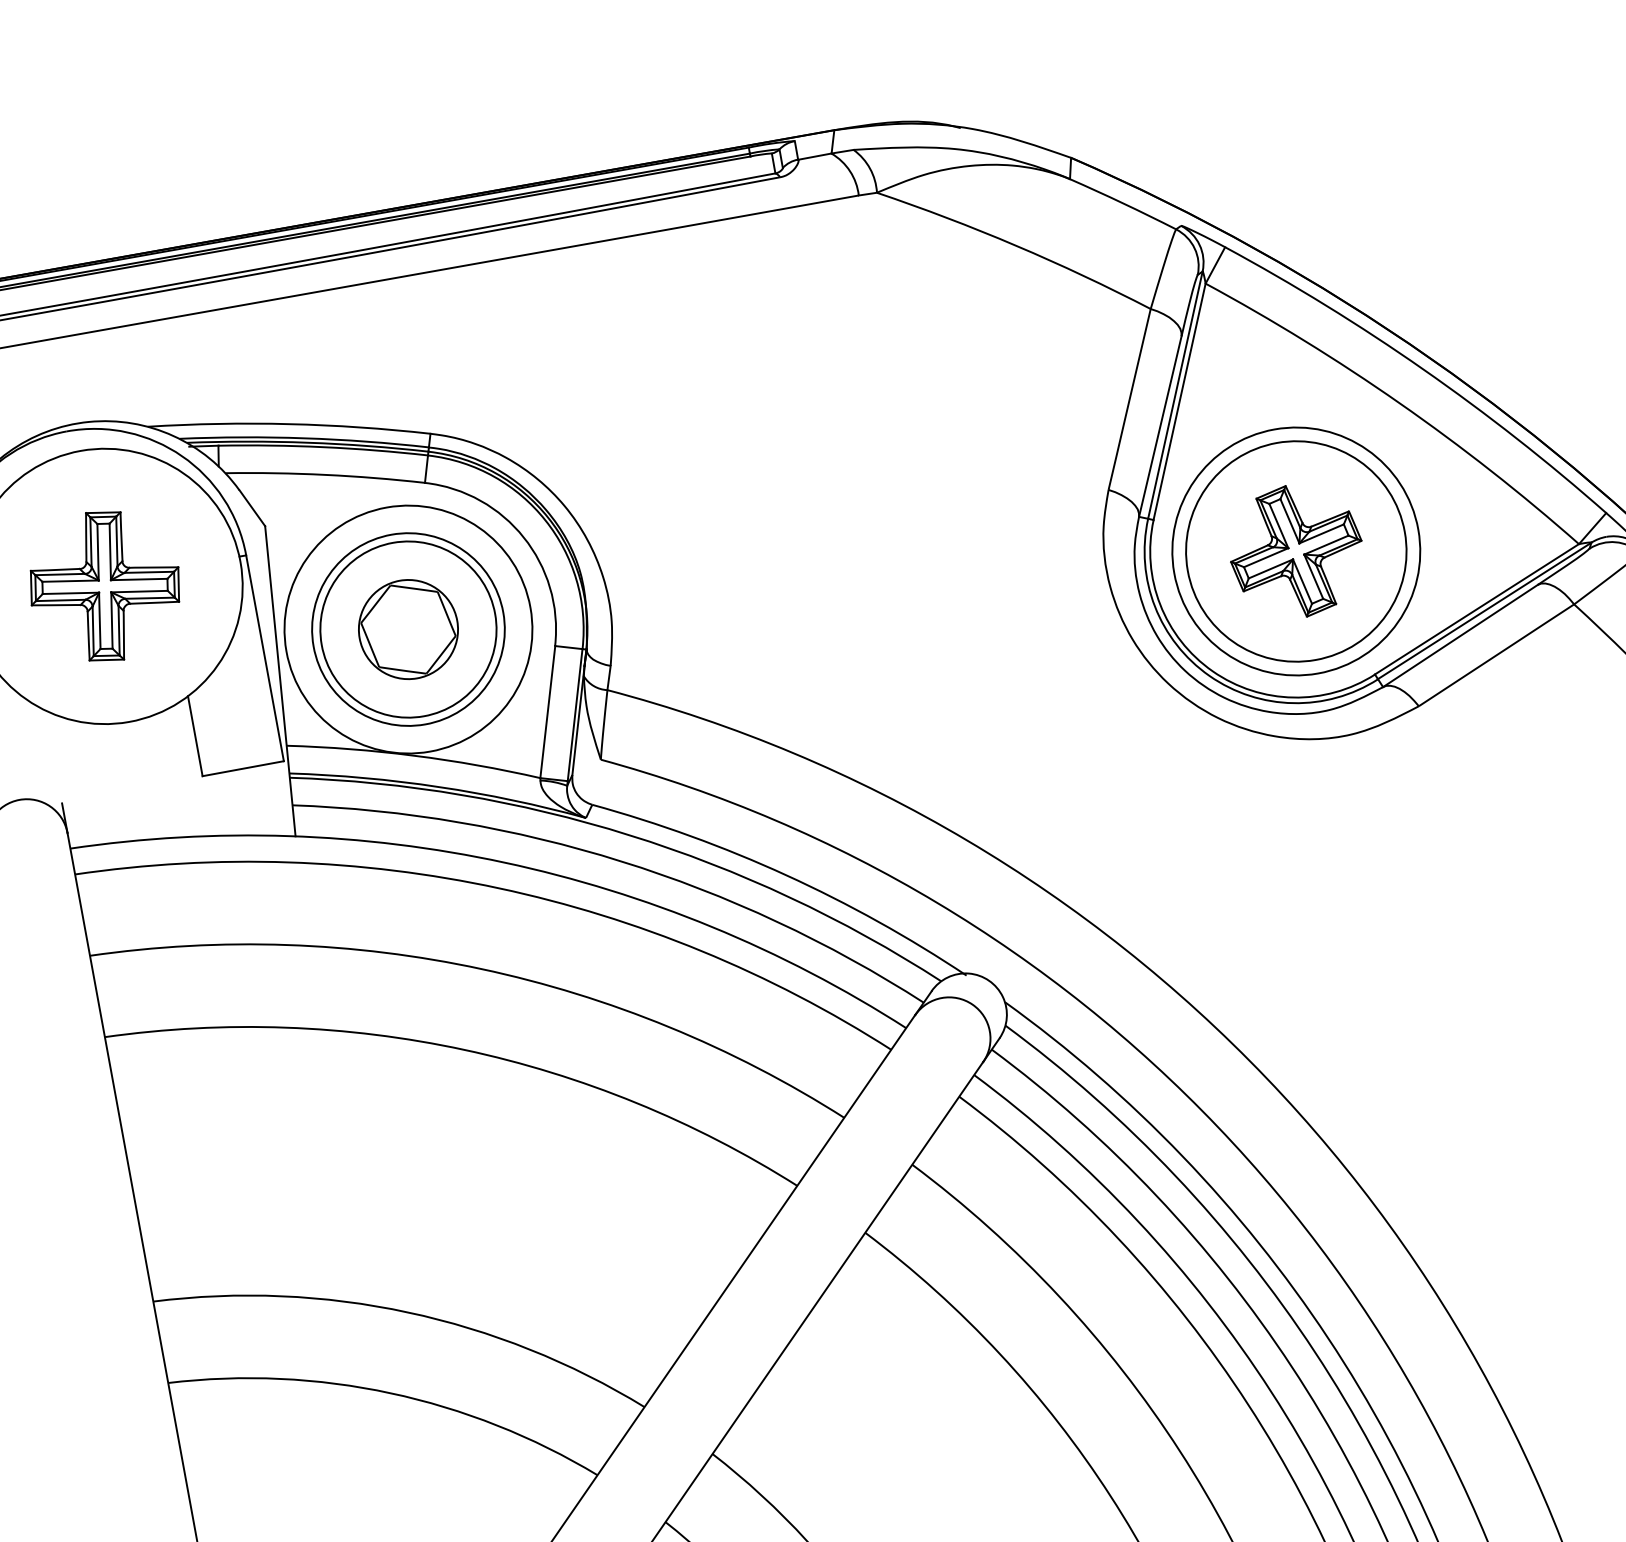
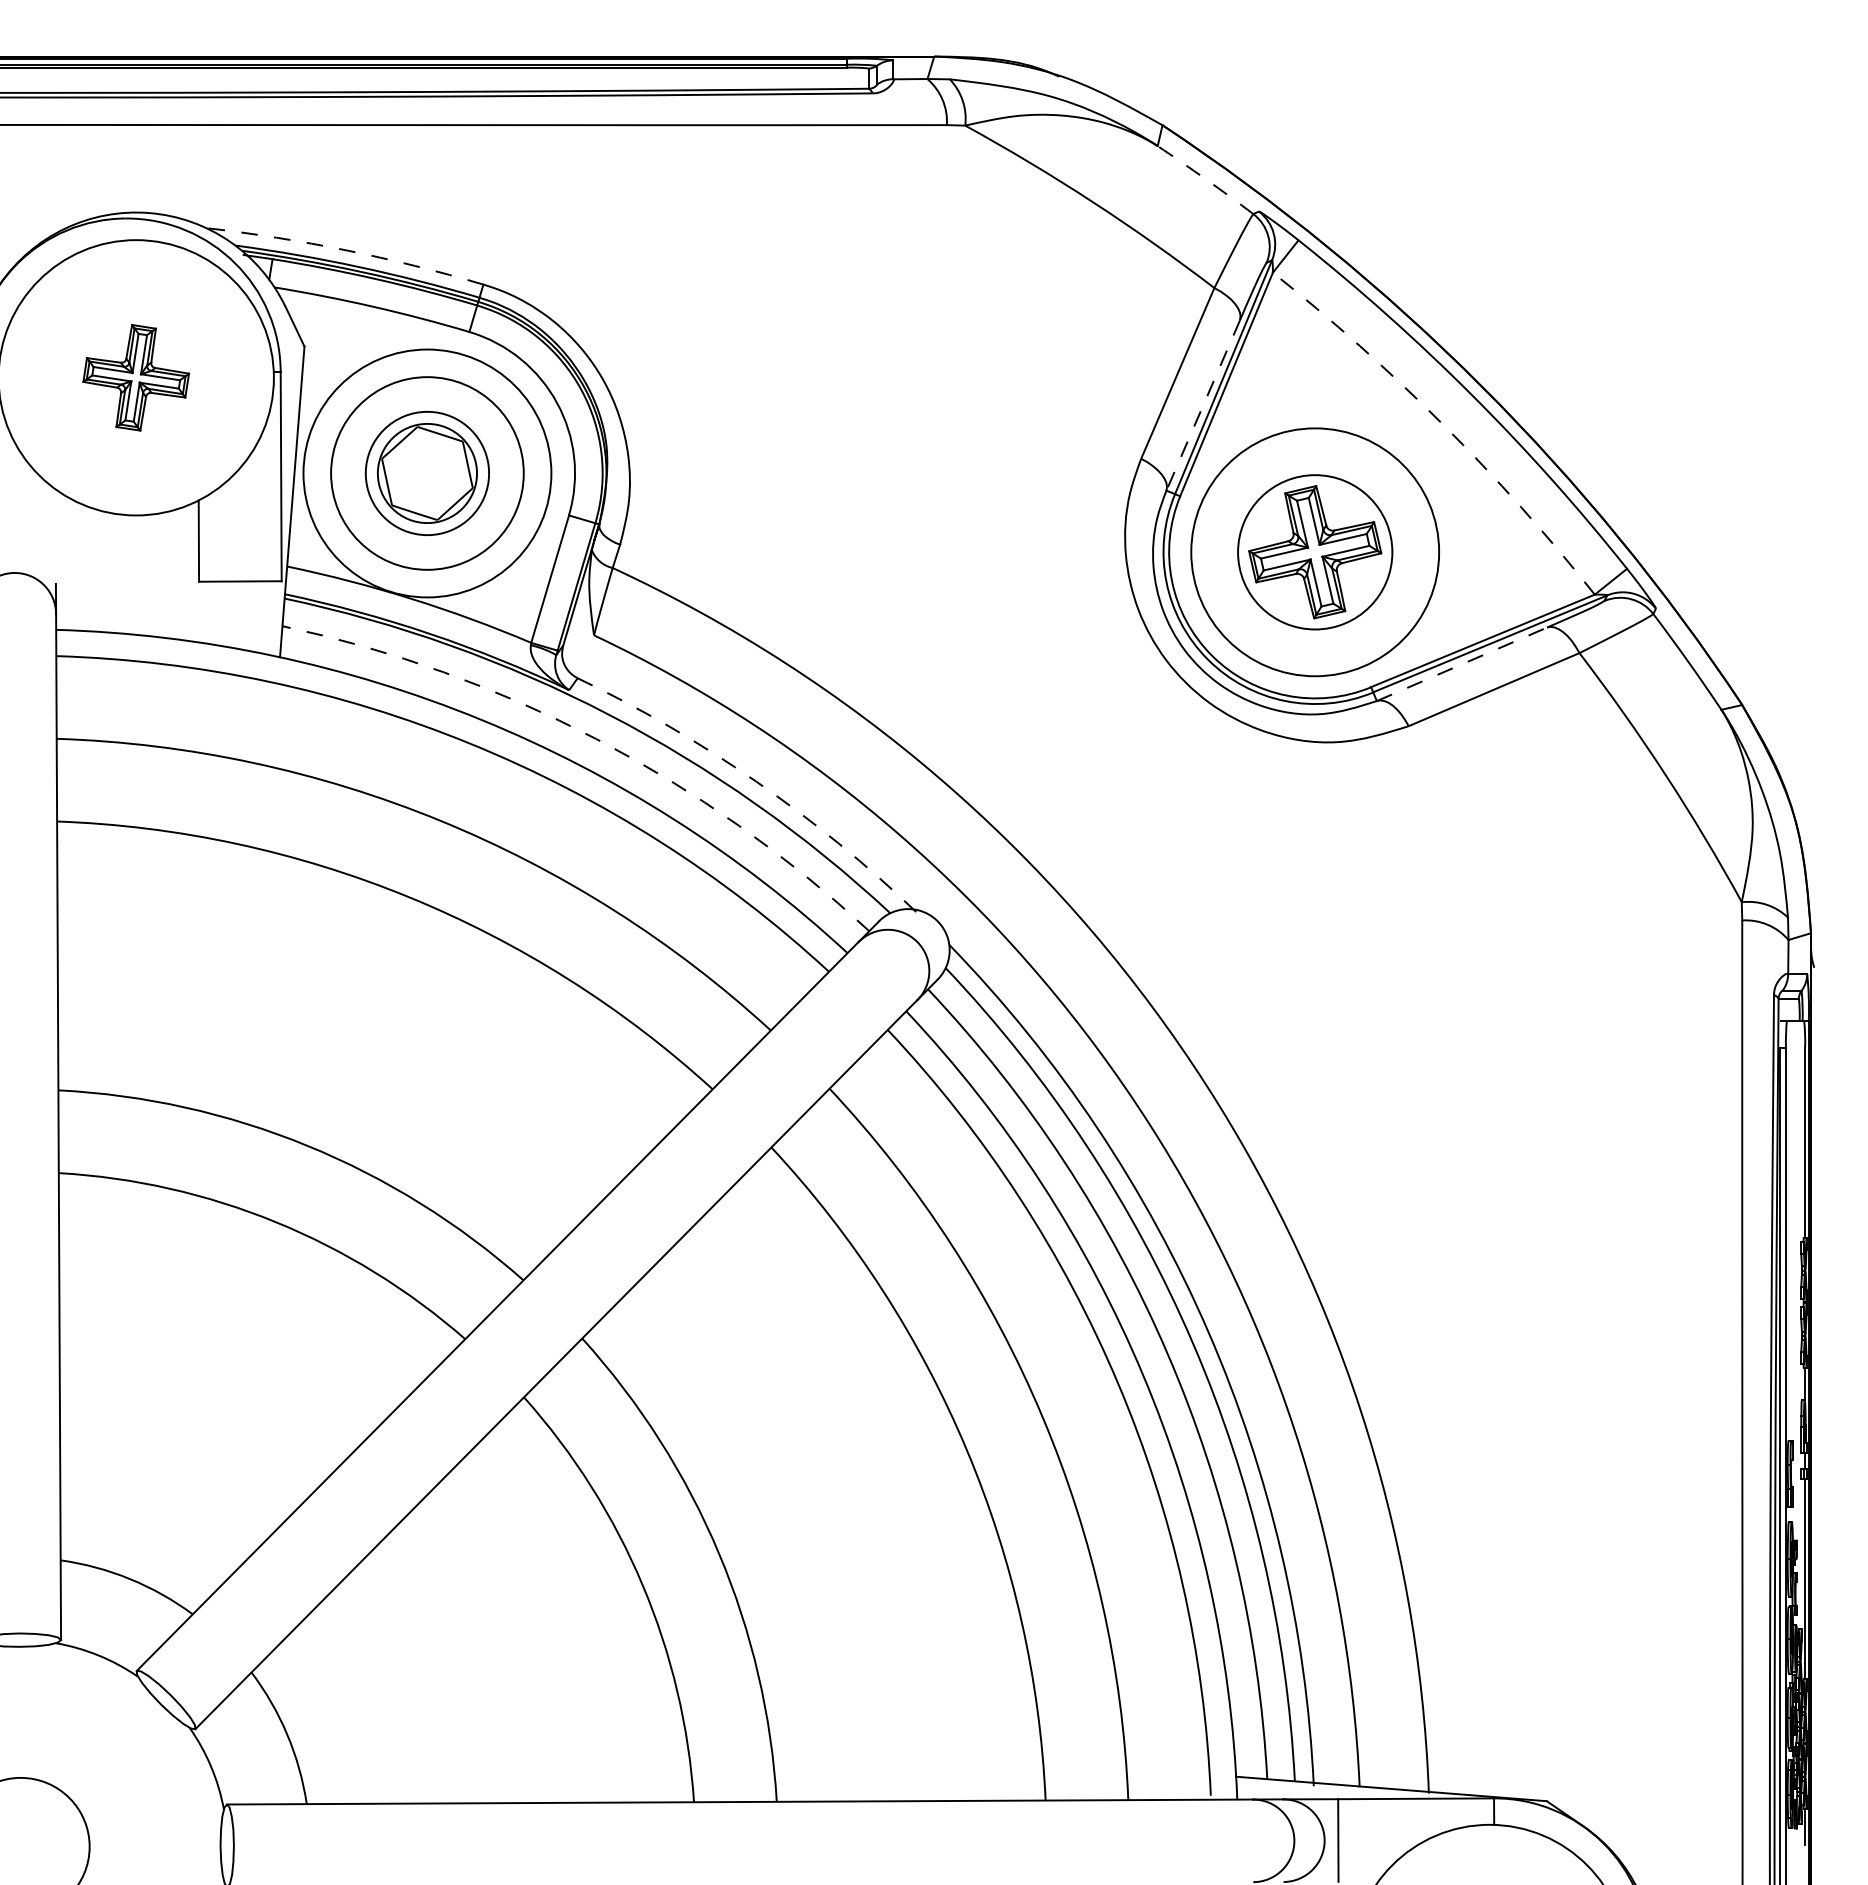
arc: (1123, 203) -> (1206, 179), solid -> dashed
arc: (1400, 403) -> (1443, 424), solid -> dashed
arc: (289, 424) -> (346, 250), solid -> dashed
line: (1160, 426) -> (1203, 405), solid -> dashed
circle: (1295, 551) -> (1314, 552), size x0.7
part: (104, 586) -> (135, 377), size x0.7
circle: (408, 629) -> (427, 473), size x0.7
line: (1460, 636) -> (1462, 664), solid -> dashed
arc: (621, 861) -> (596, 739), solid -> dashed
arc: (786, 875) -> (756, 781), solid -> dashed

